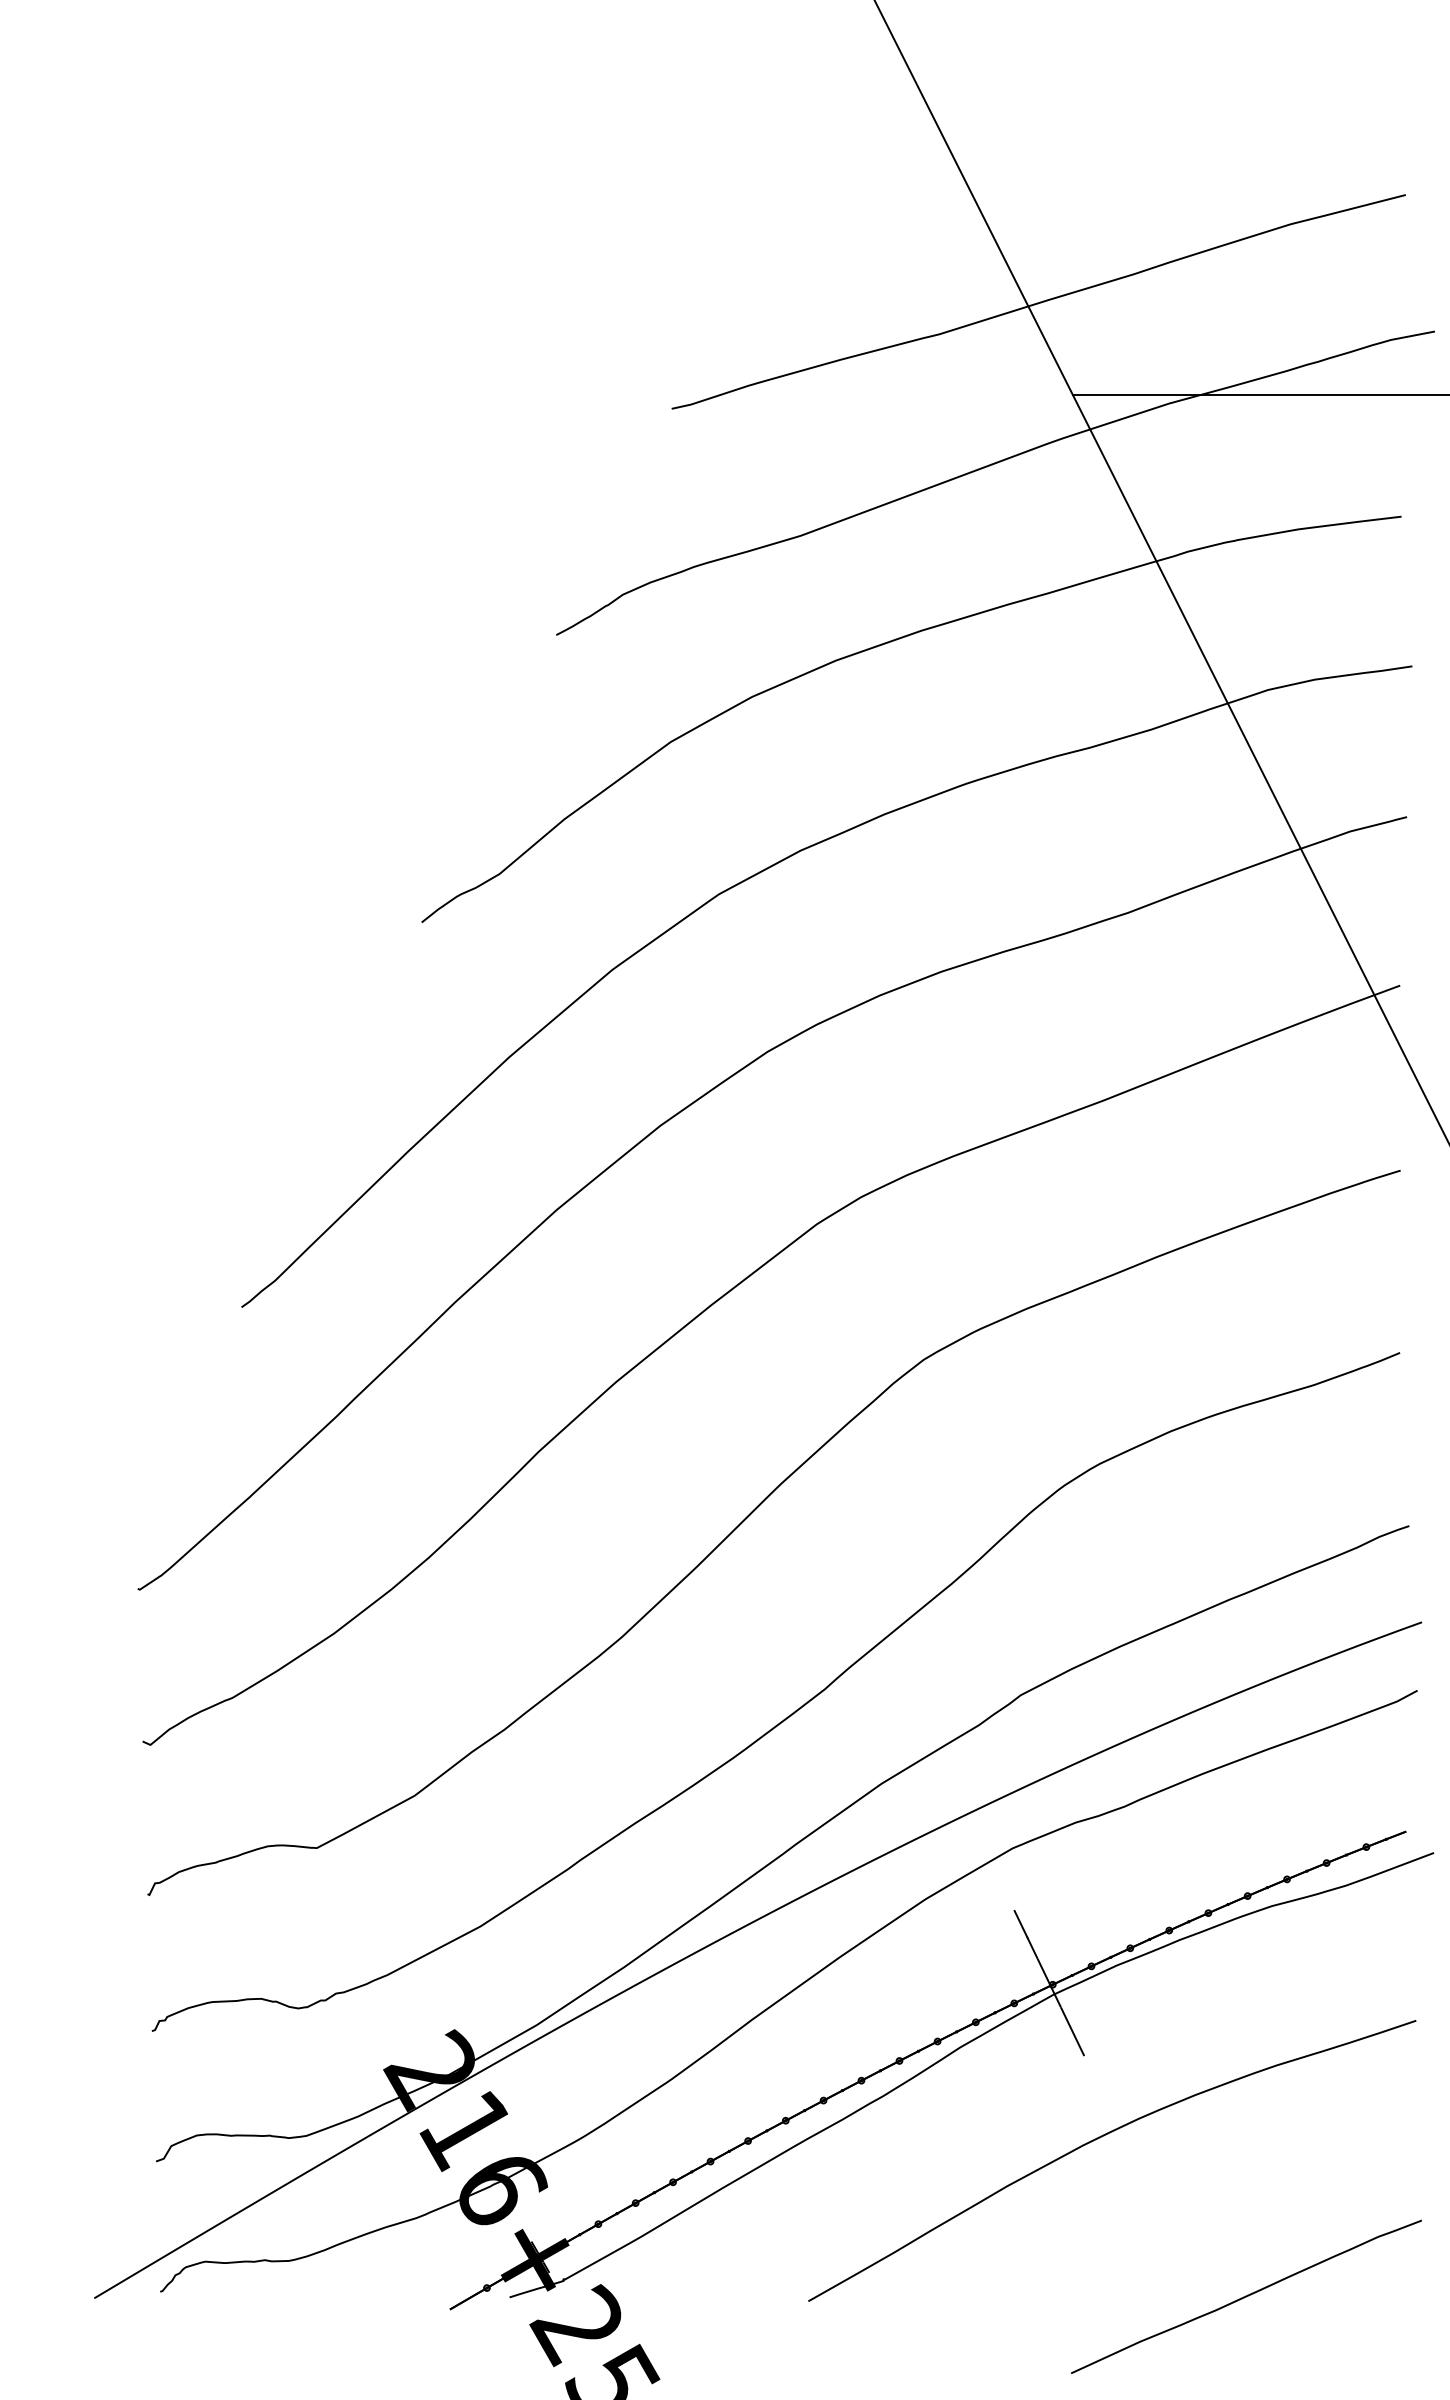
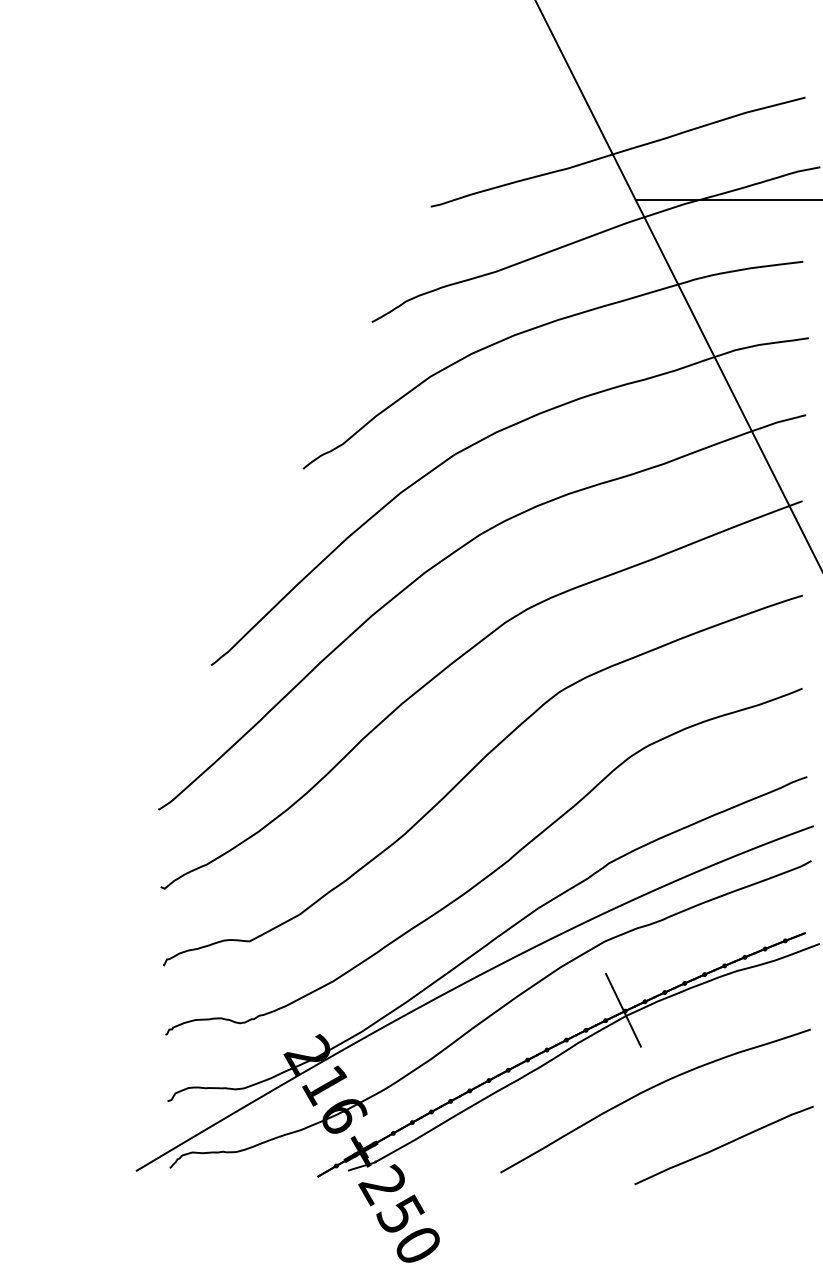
curve: (1245, 2296) -> (723, 1145), moved

